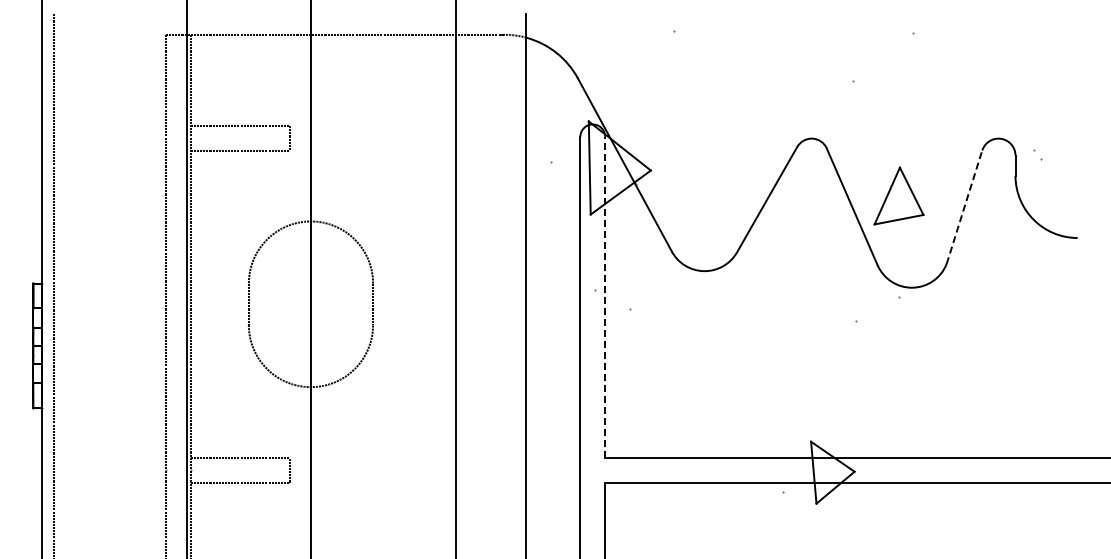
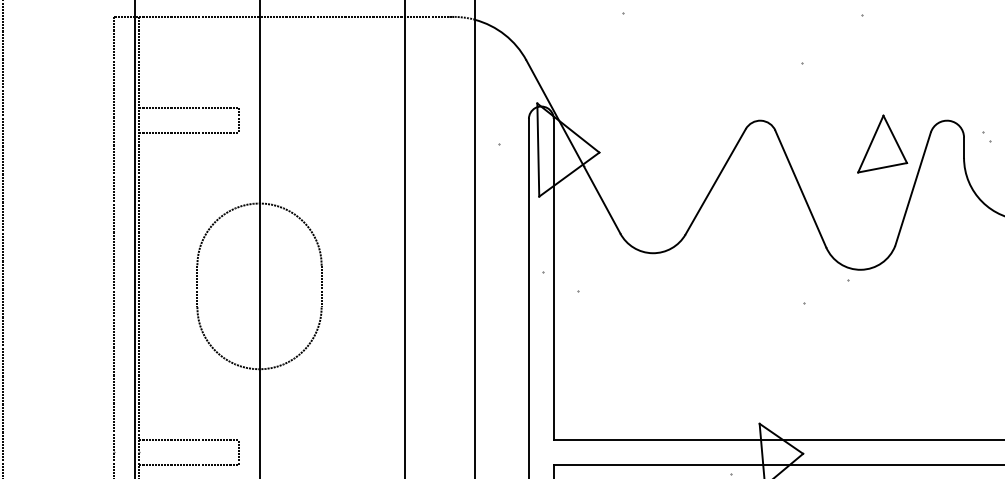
part: (898, 195) -> (882, 143), moved
line: (964, 206) -> (913, 188), dashed -> solid
line: (605, 296) -> (554, 278), dashed -> solid

